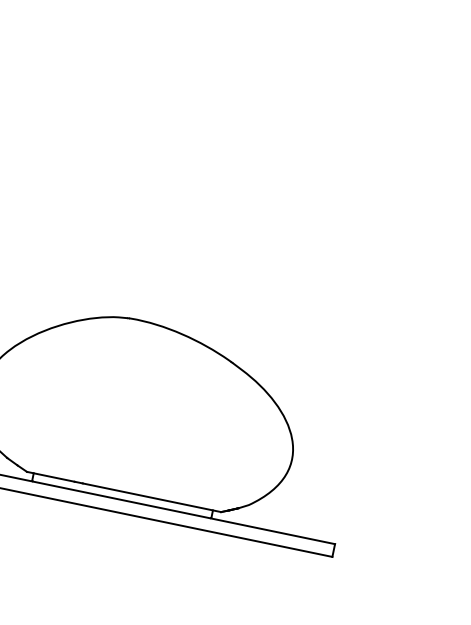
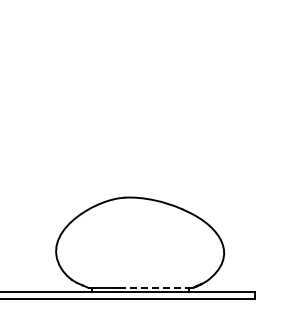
line: (153, 497) -> (156, 287), solid -> dashed

